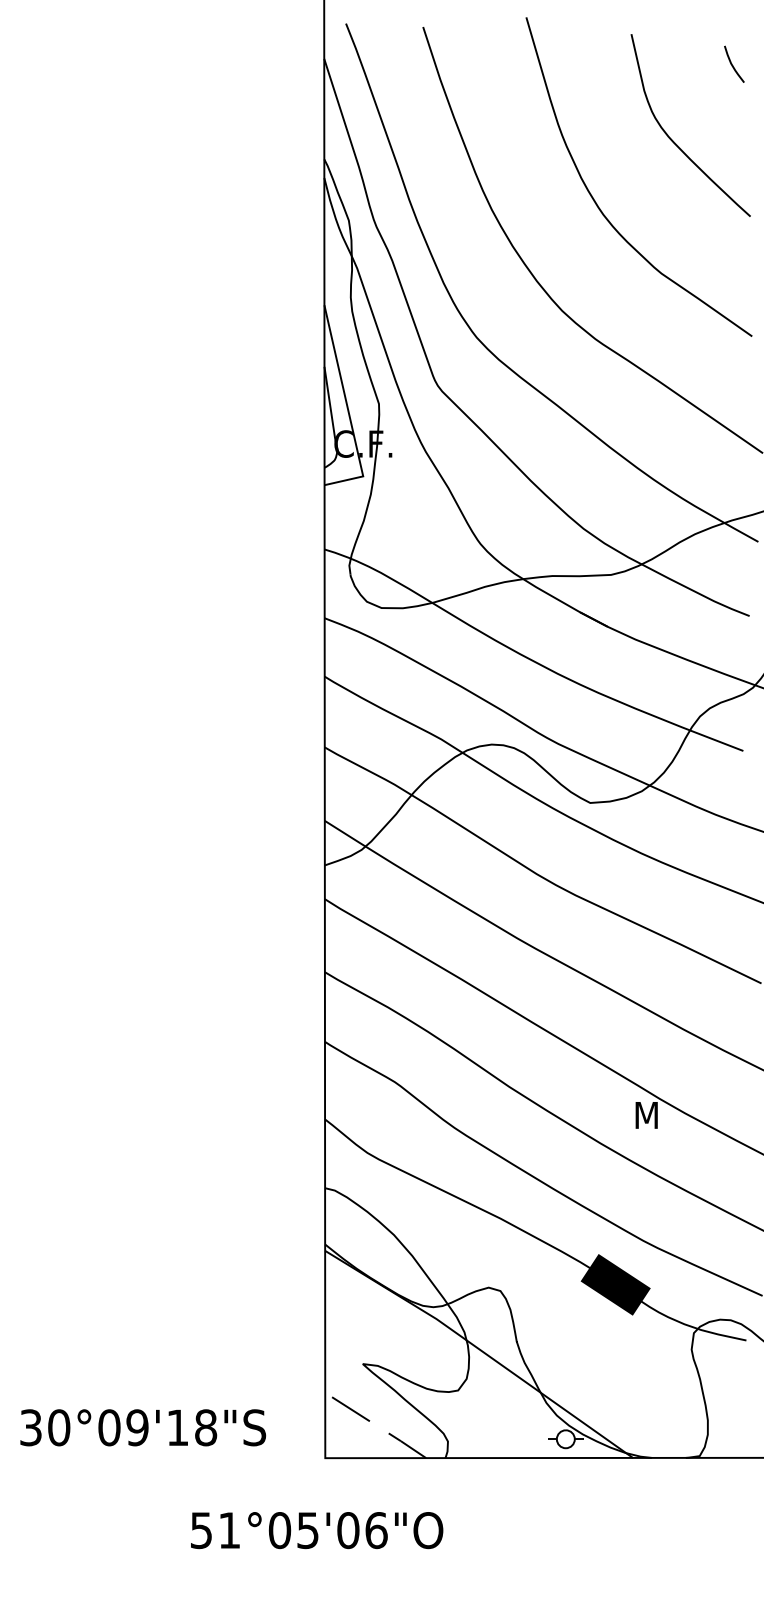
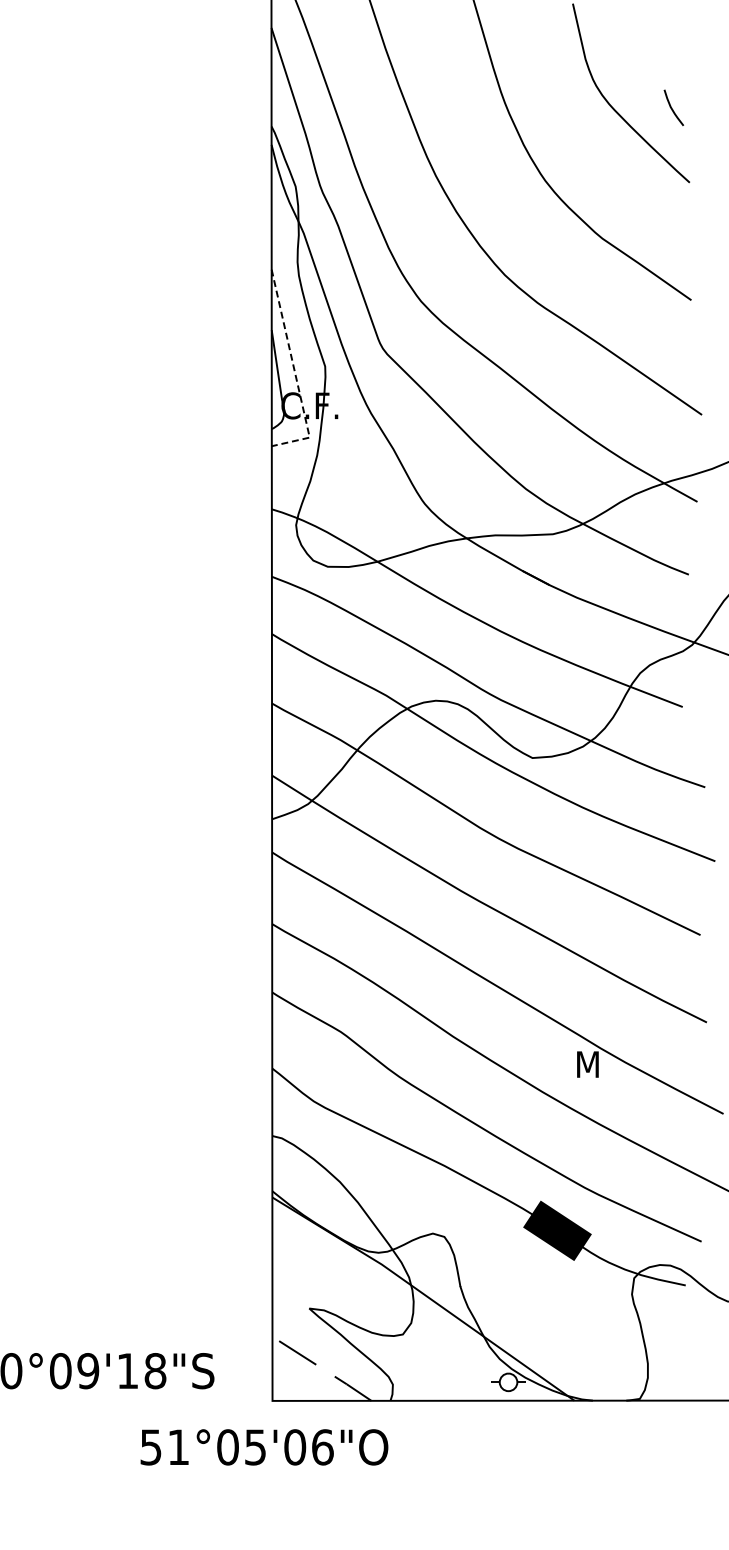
curve: (732, 63) -> (672, 107), moved
line: (348, 411) -> (295, 373), solid -> dashed
text: (317, 1530) -> (264, 1447), moved

